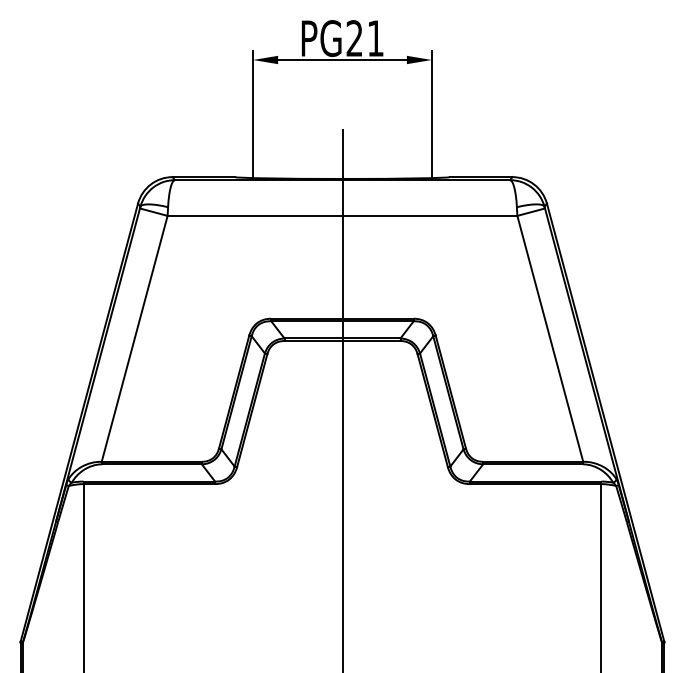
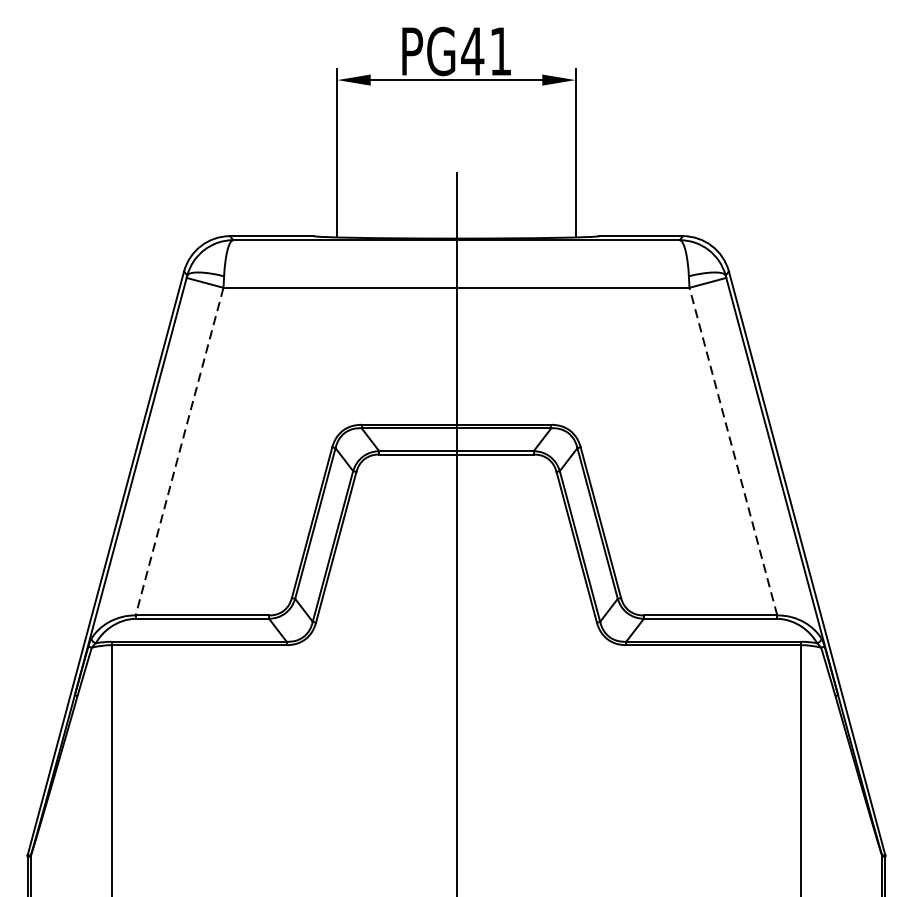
text: (354, 38) -> (472, 51), PG21 -> PG41
line: (550, 338) -> (733, 451), solid -> dashed
line: (134, 339) -> (179, 452), solid -> dashed

